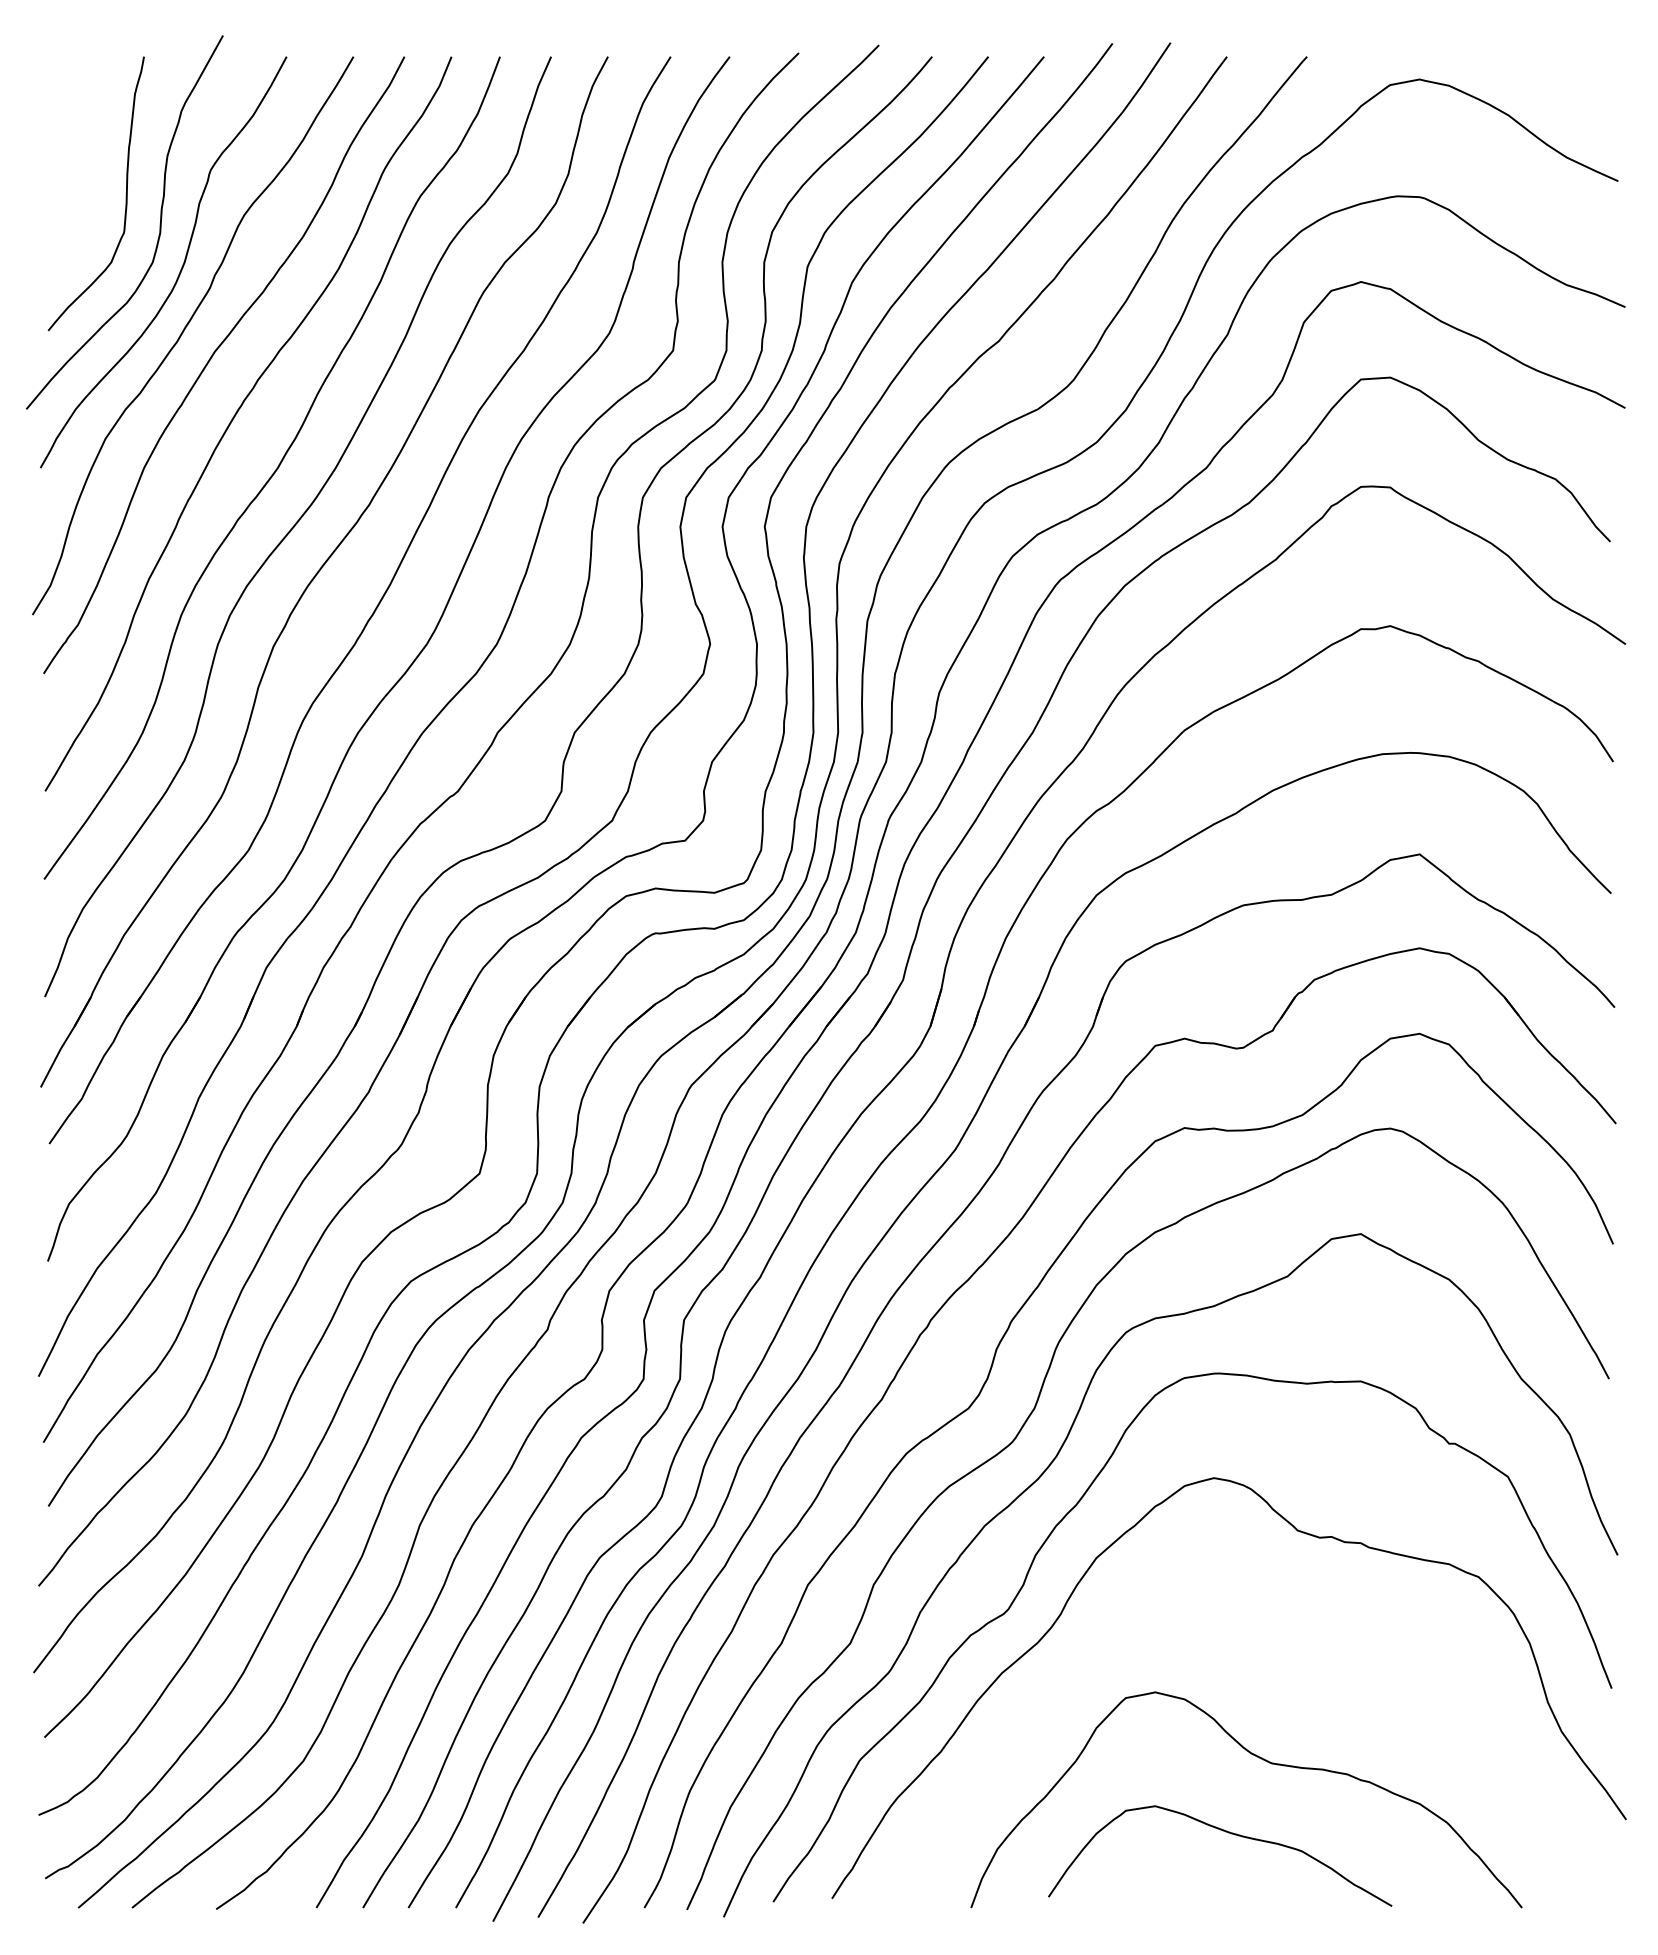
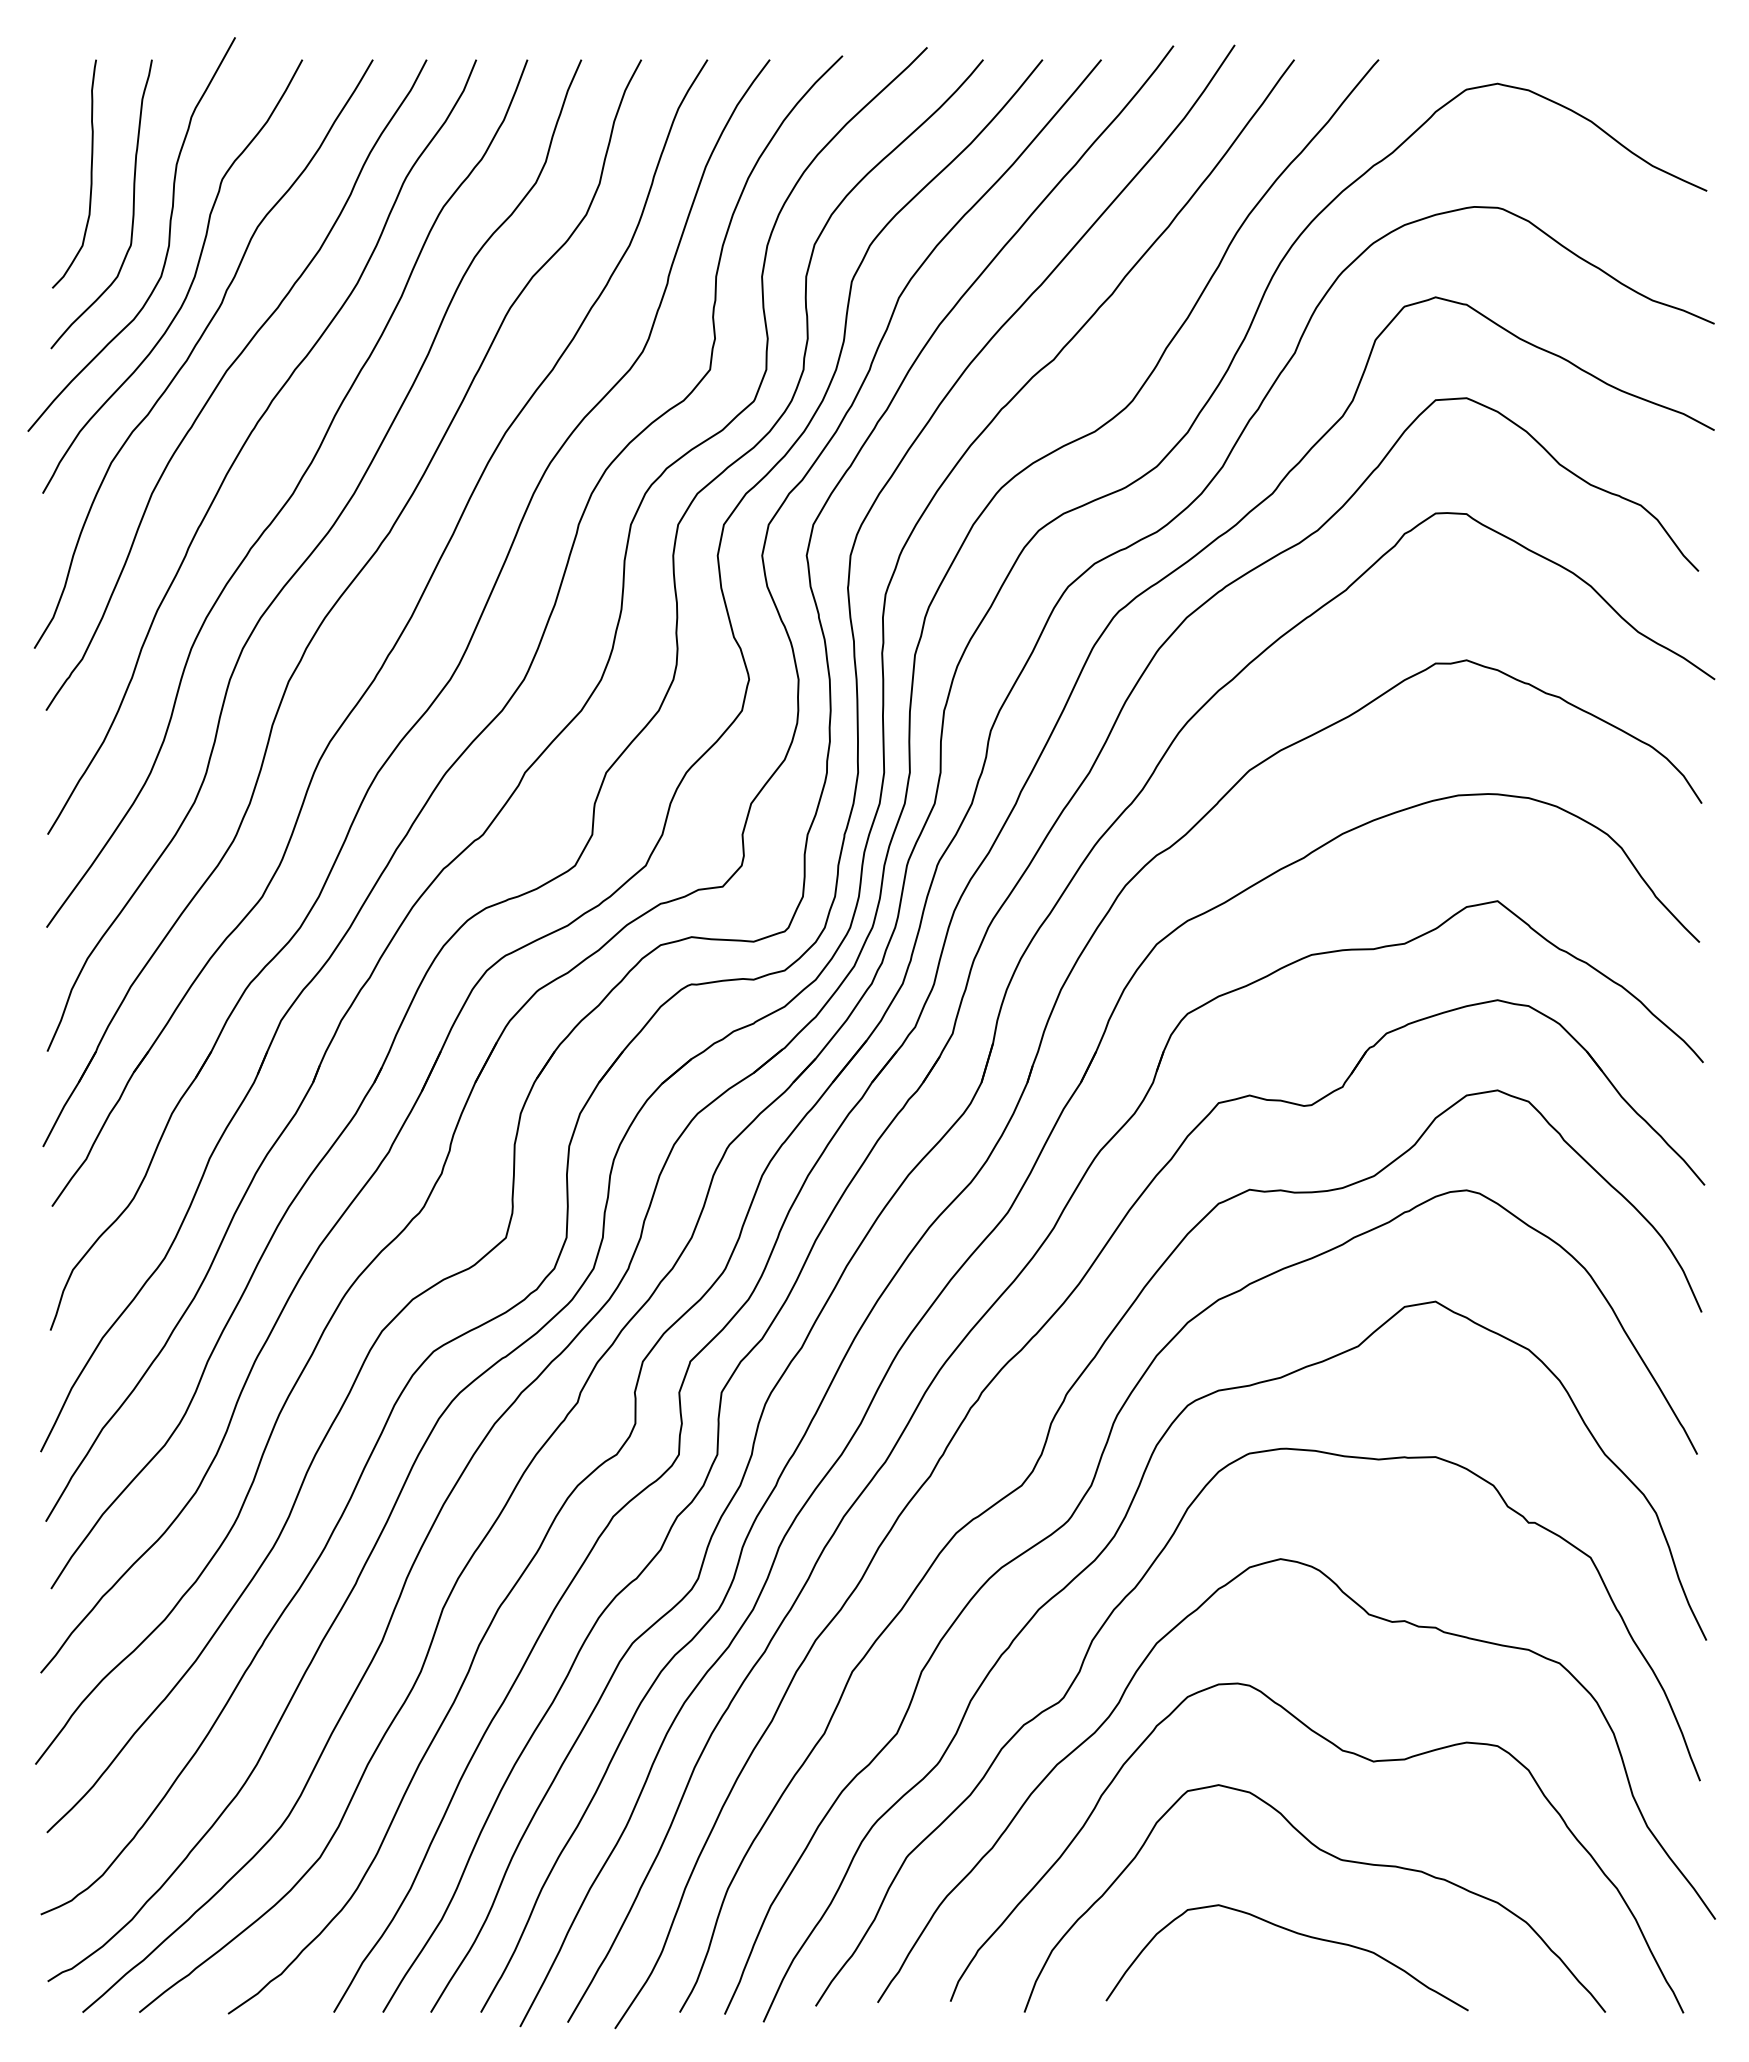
curve: (85, 164) -> (90, 173), added
curve: (1275, 1661) -> (1345, 1752), added

